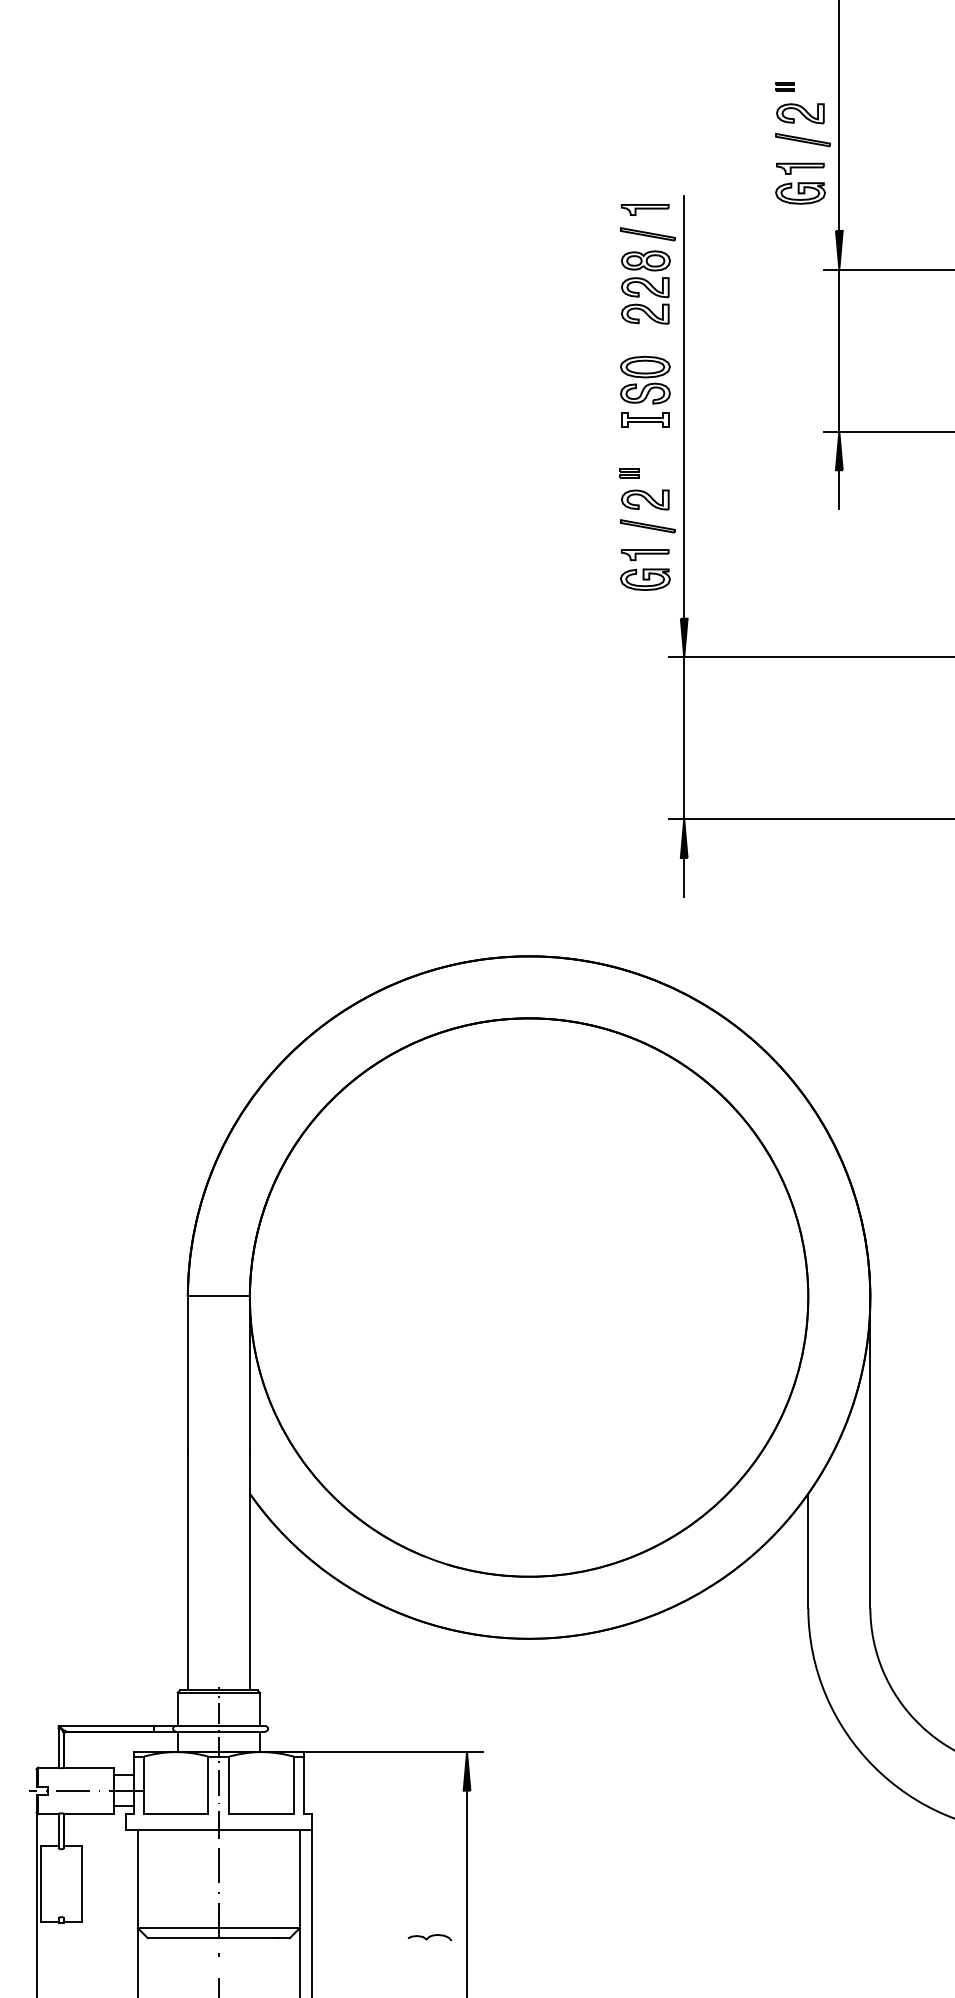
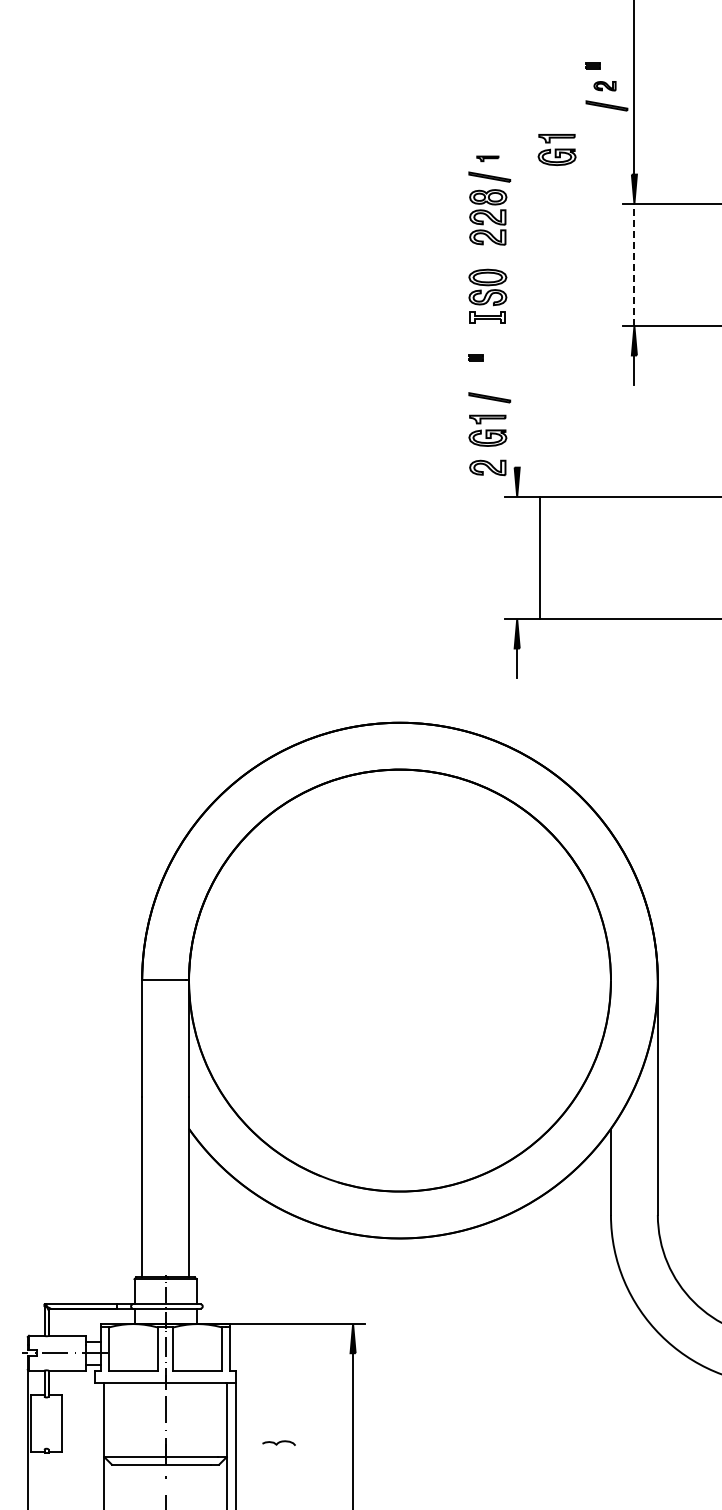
part: (799, 114) -> (604, 86), size x0.6
part: (799, 183) -> (556, 149), moved
part: (644, 209) -> (487, 158), size x0.6
line: (839, 349) -> (634, 264), solid -> dashed
line: (684, 406) -> (517, 307), removed
part: (644, 499) -> (487, 467), moved
line: (684, 737) -> (540, 557), moved
curve: (429, 1936) -> (278, 1442), moved

